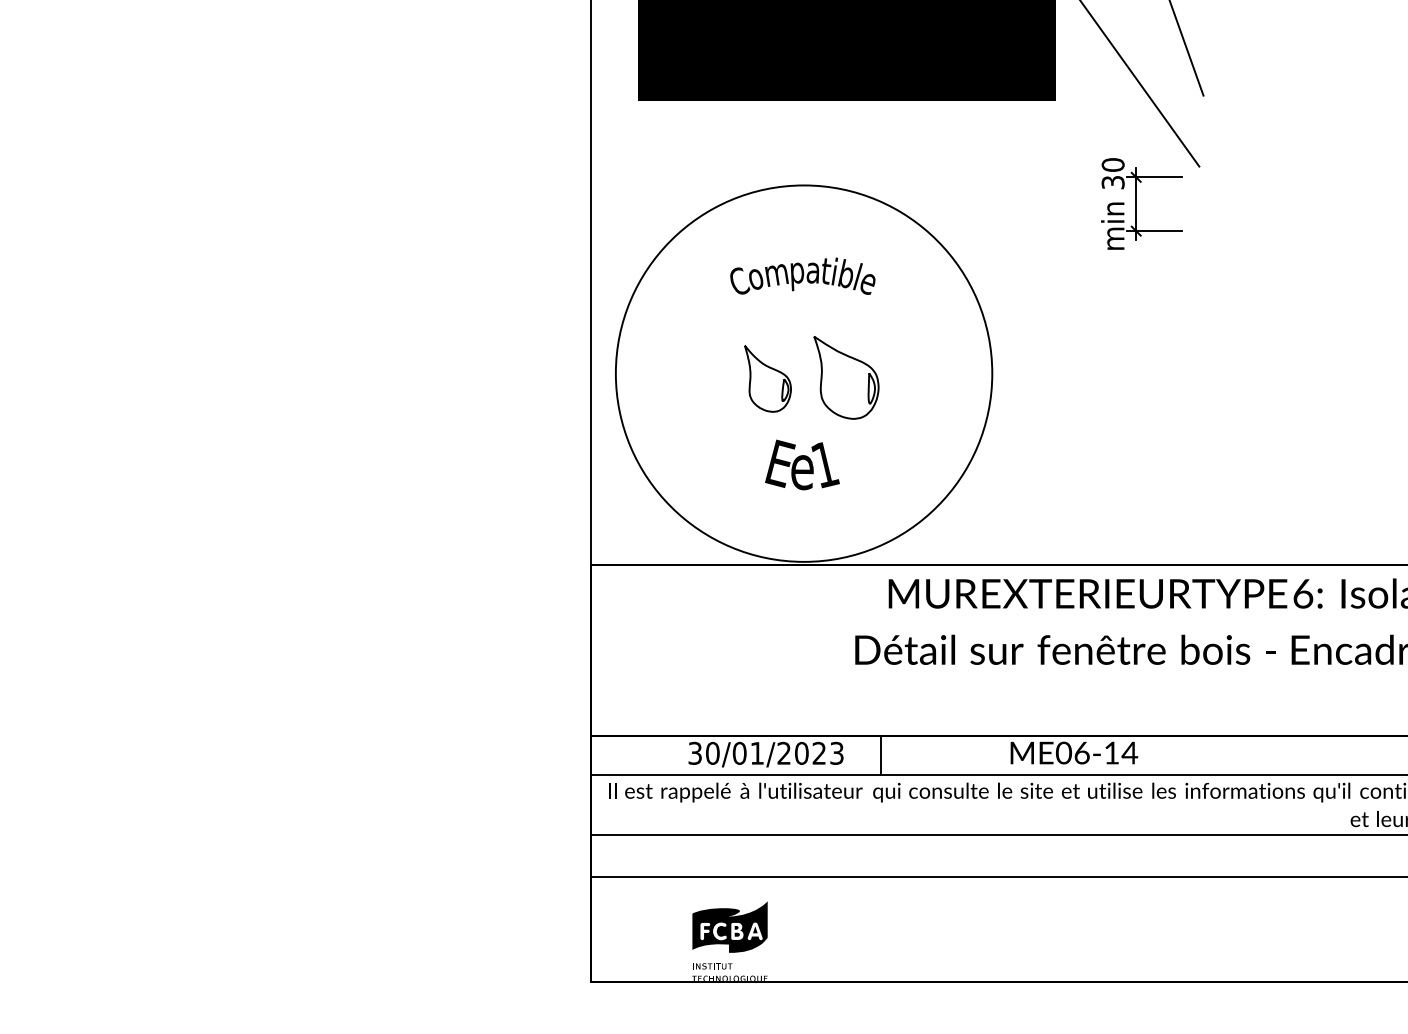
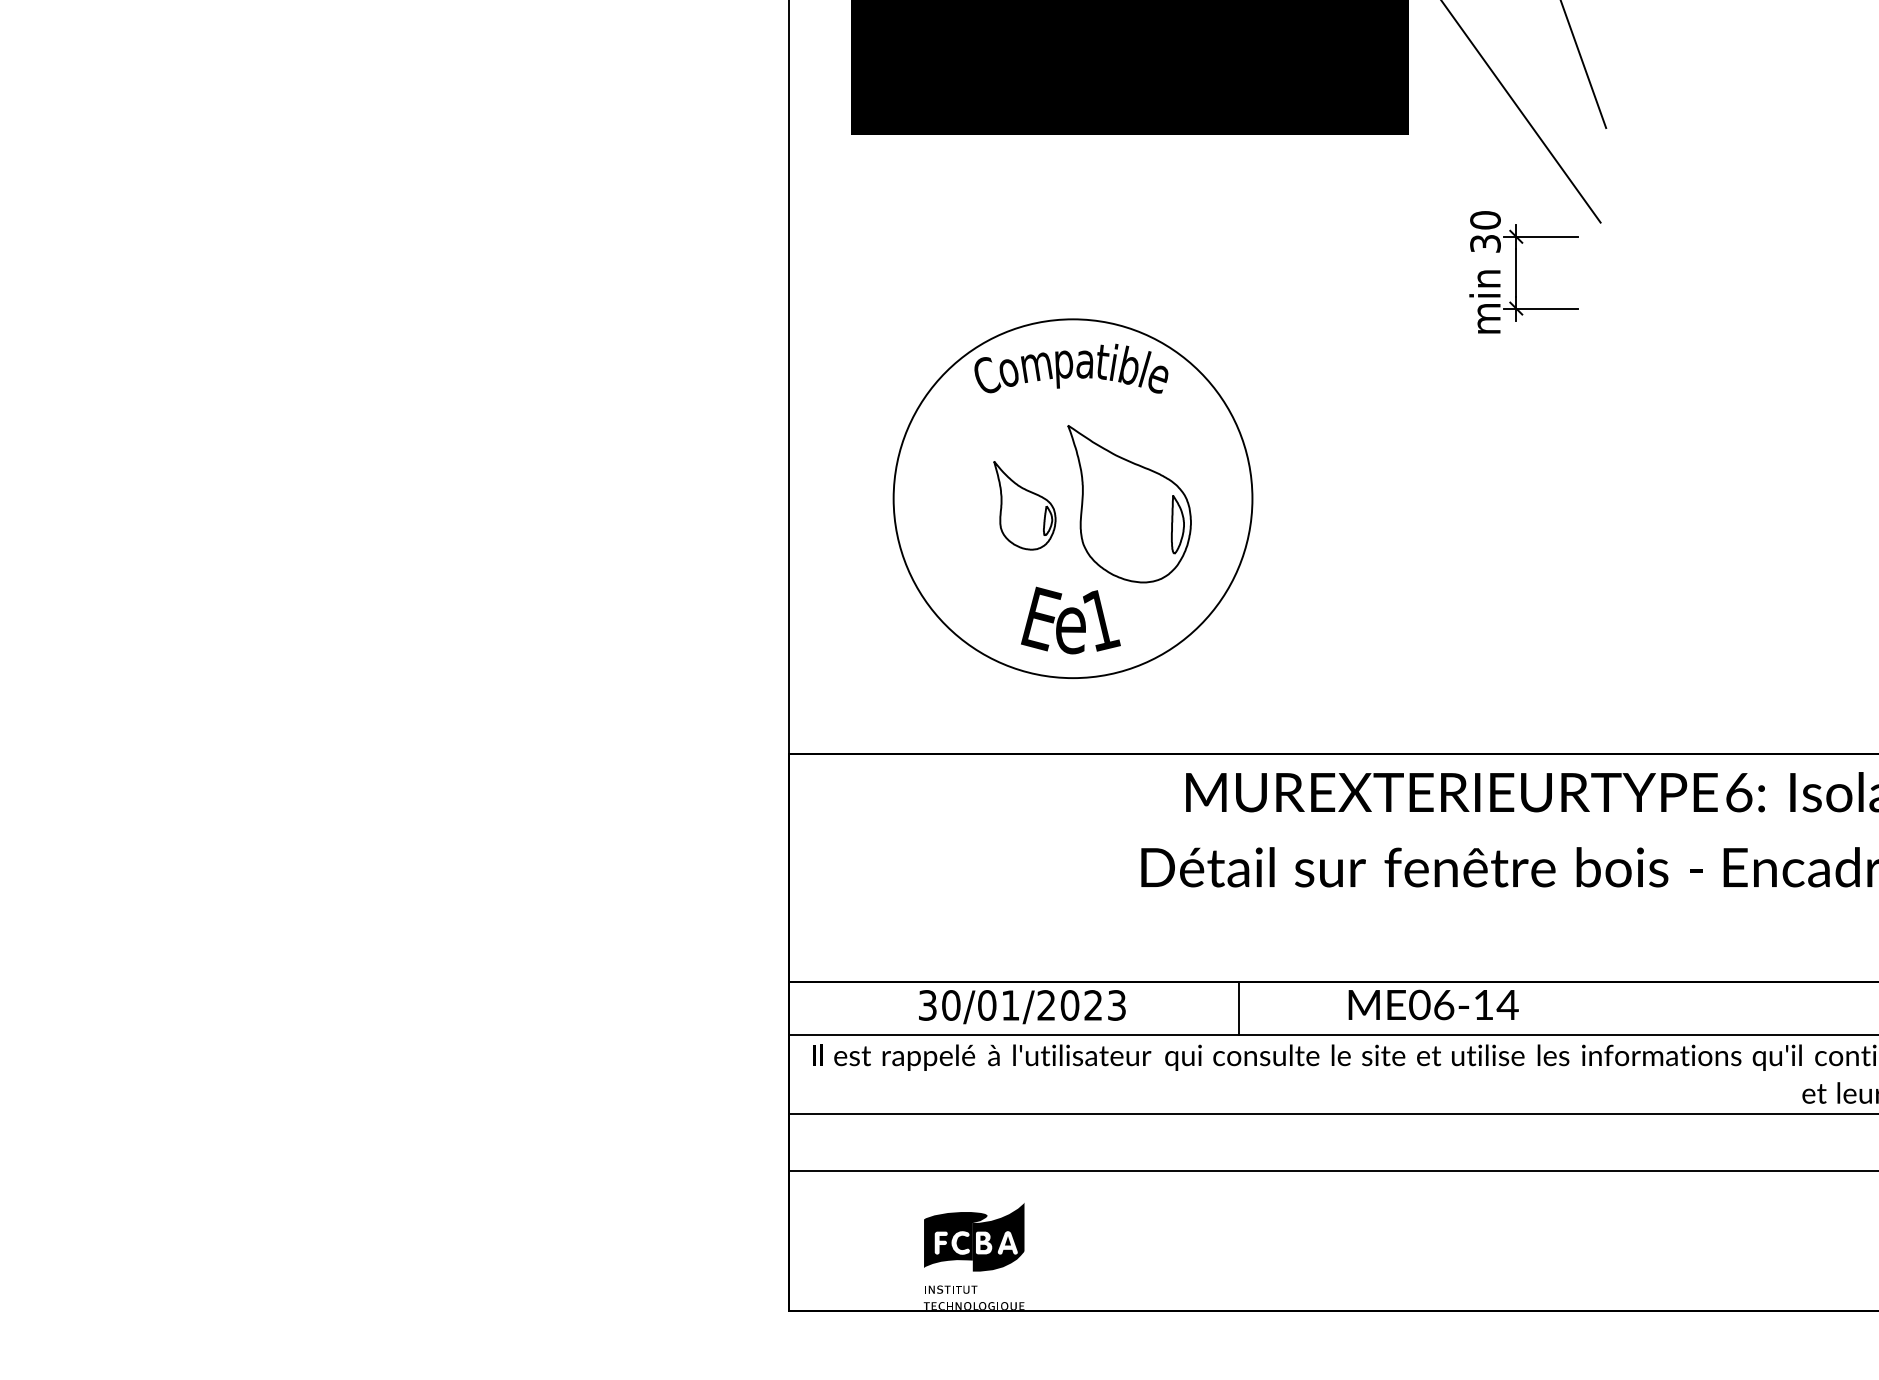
circle: (803, 373) -> (1072, 498), size x0.71
part: (846, 377) -> (1129, 504), size x1.43
line: (880, 755) -> (1239, 1008), moved

